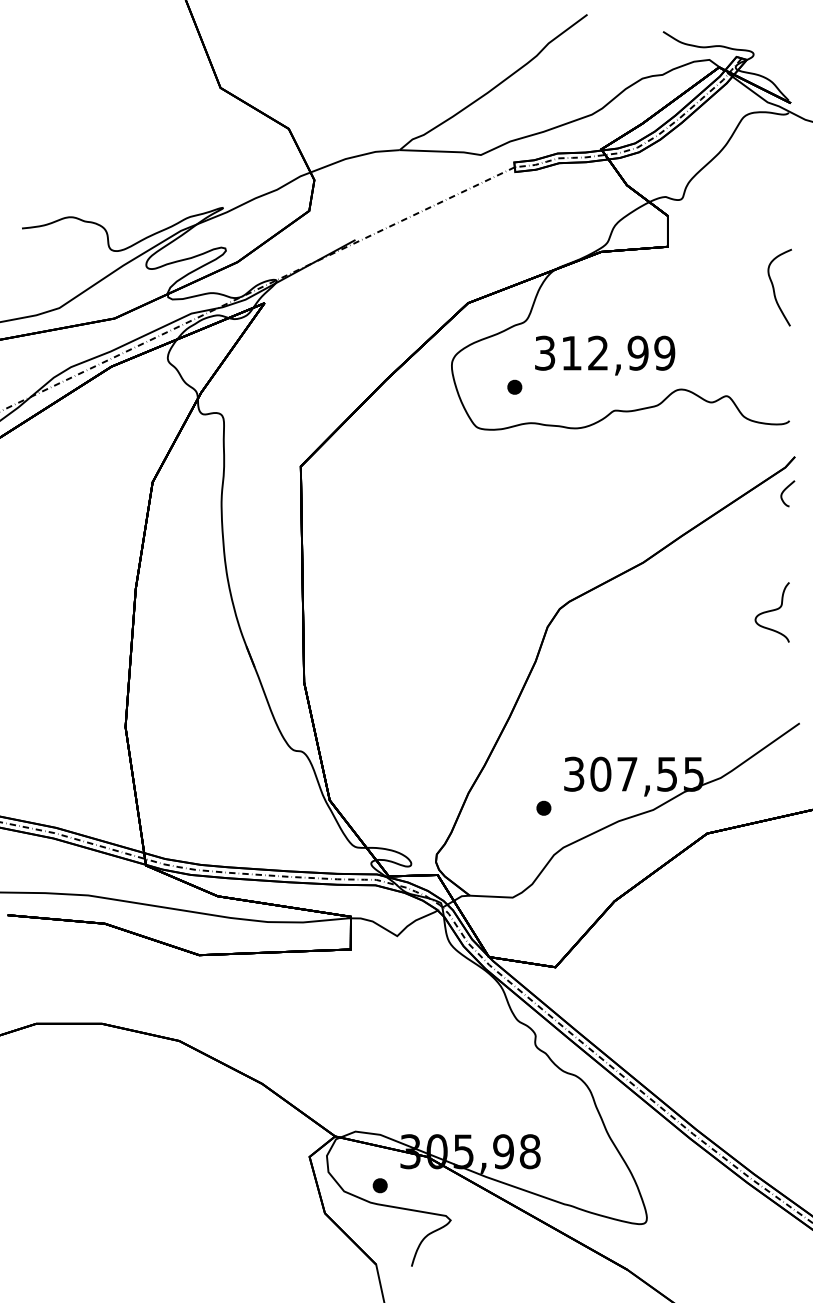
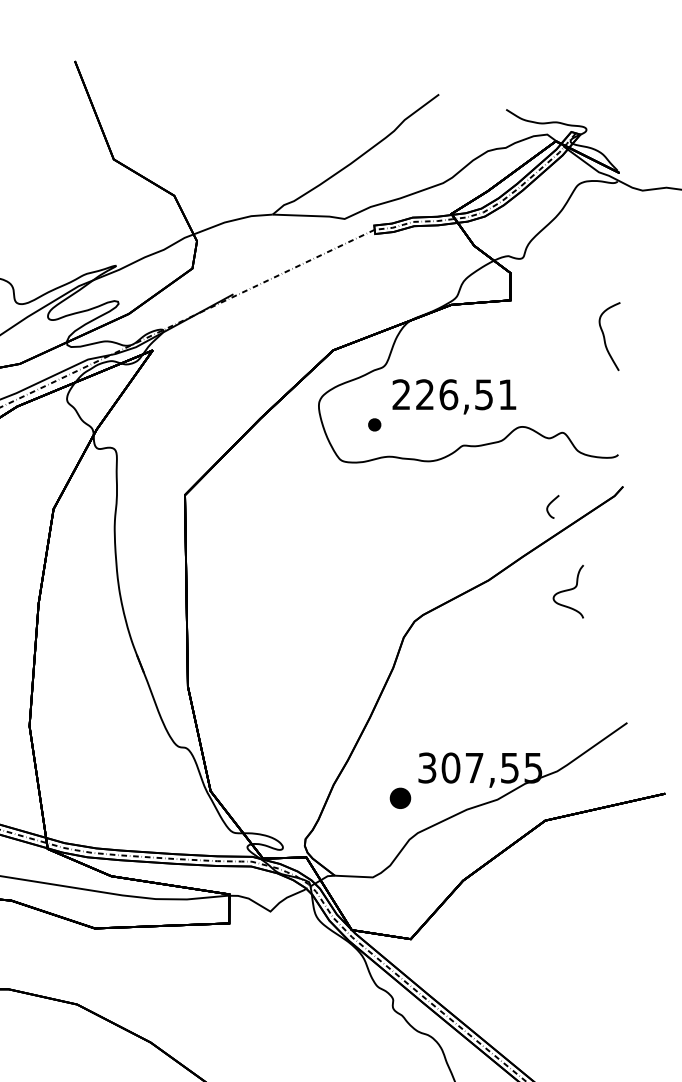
text: (605, 352) -> (455, 394), 312,99 -> 226,51
curve: (785, 490) -> (550, 504), moved
curve: (771, 611) -> (567, 590), moved
part: (543, 807) -> (400, 797), size x1.6

